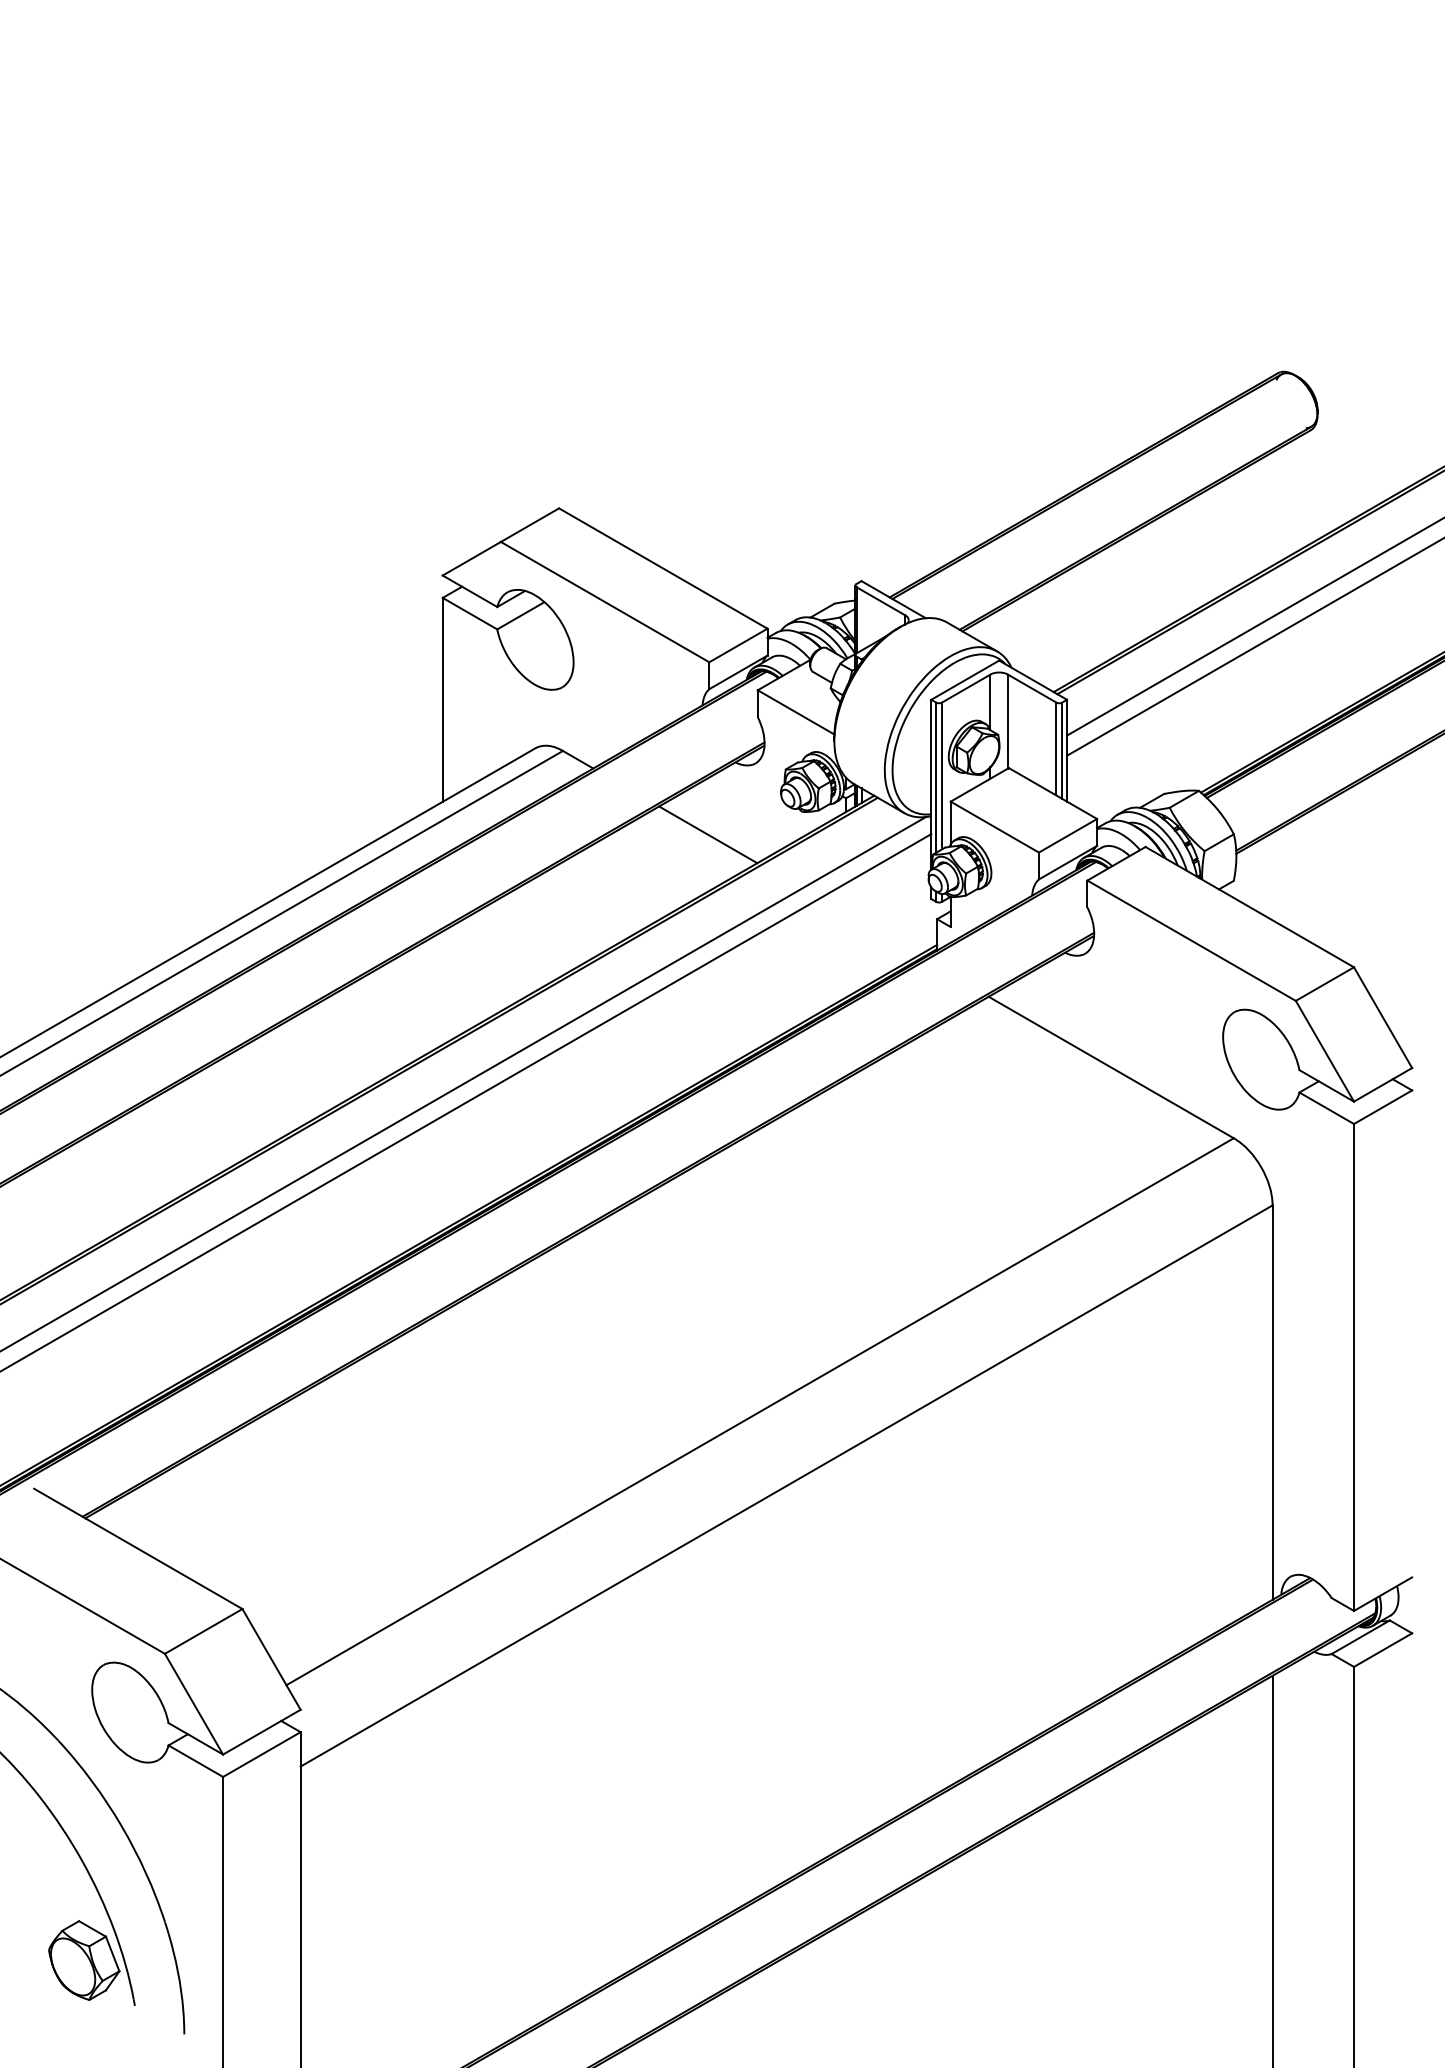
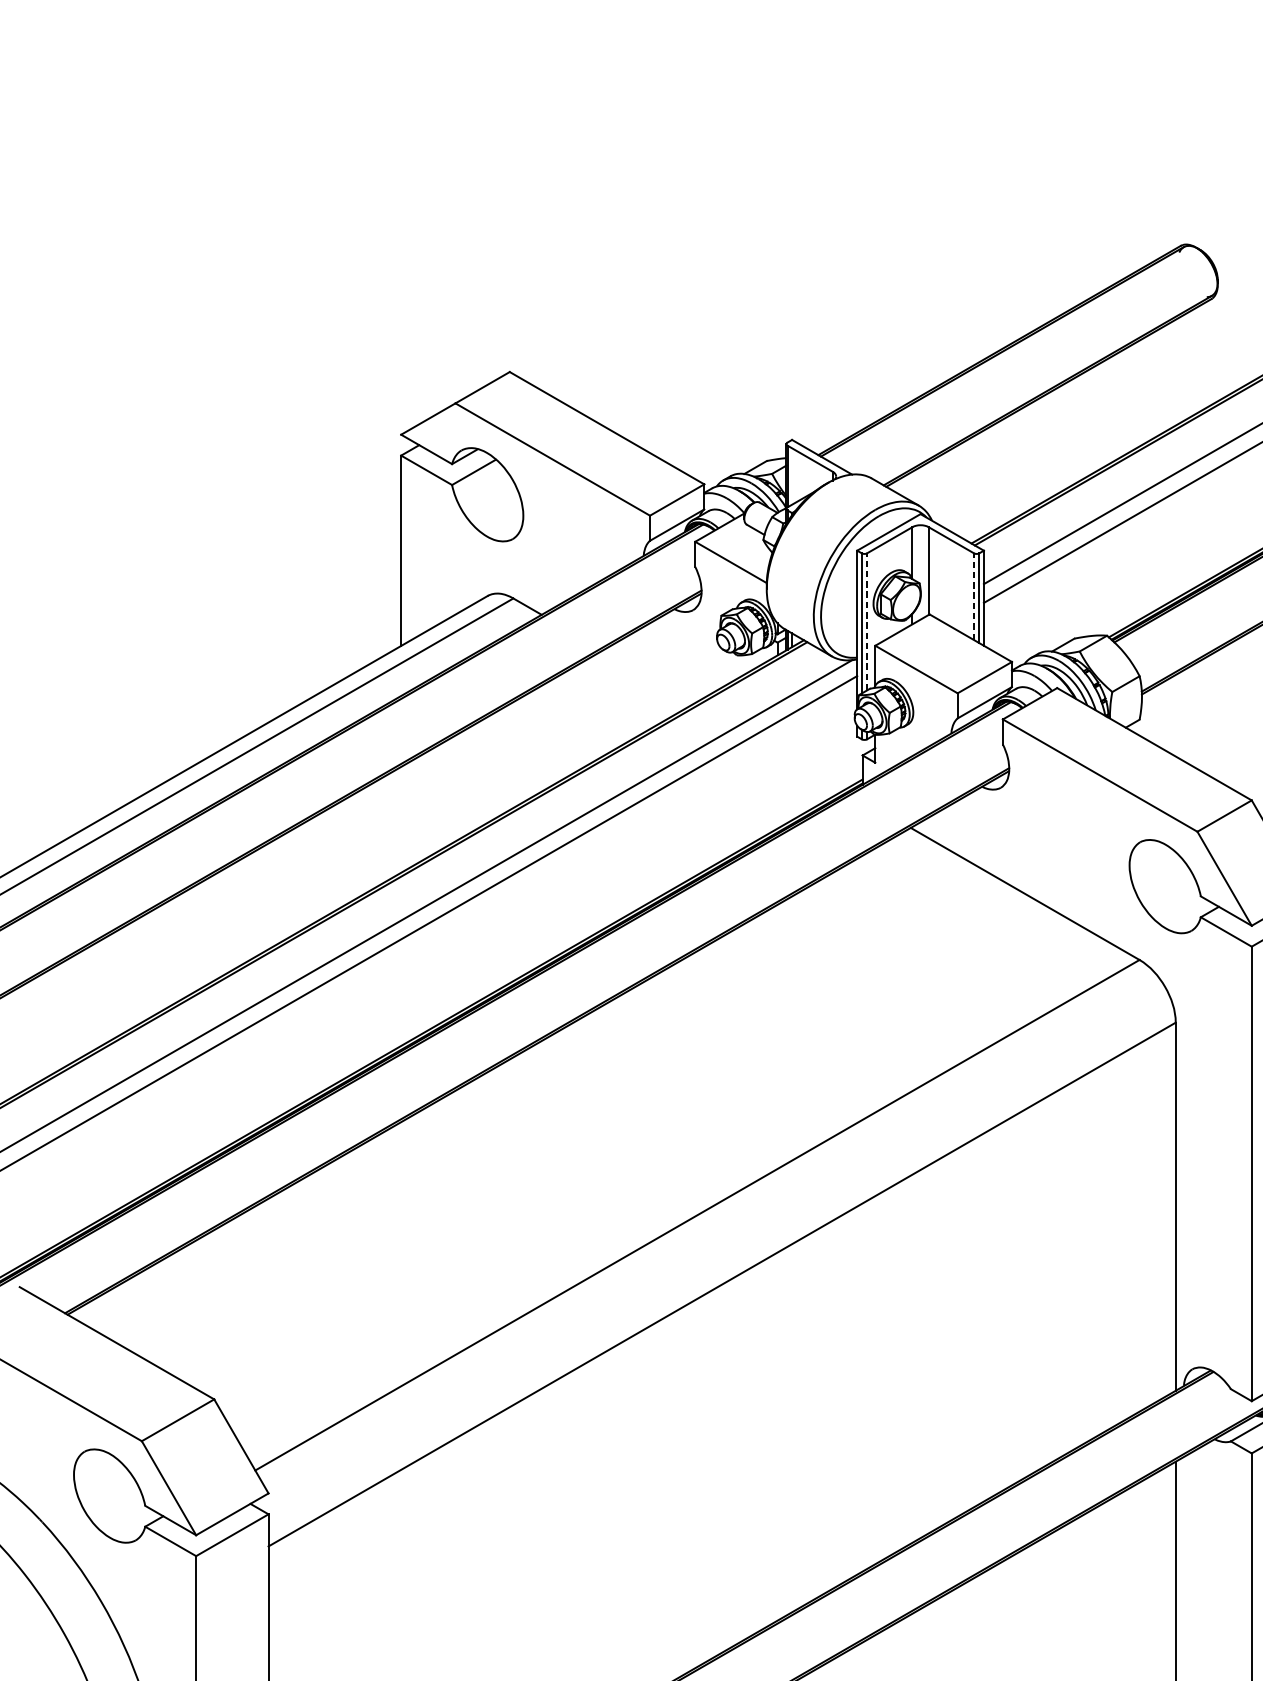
line: (1056, 748) -> (974, 596), solid -> dashed
line: (941, 775) -> (866, 621), solid -> dashed
line: (708, 834) -> (649, 676), removed

